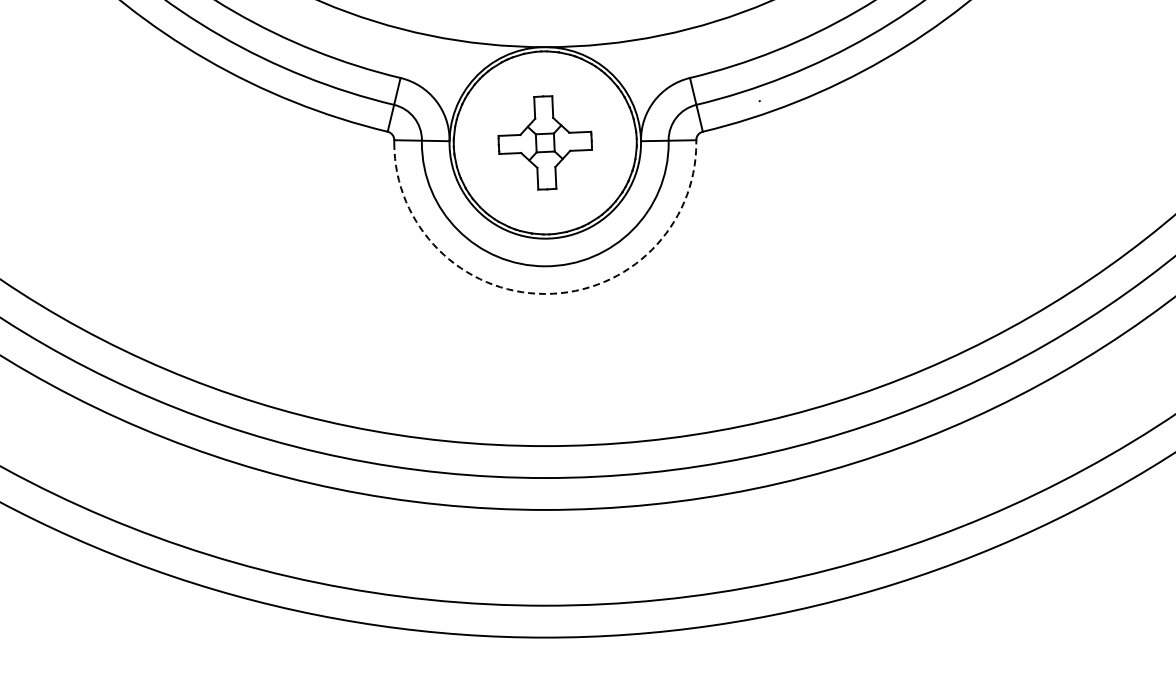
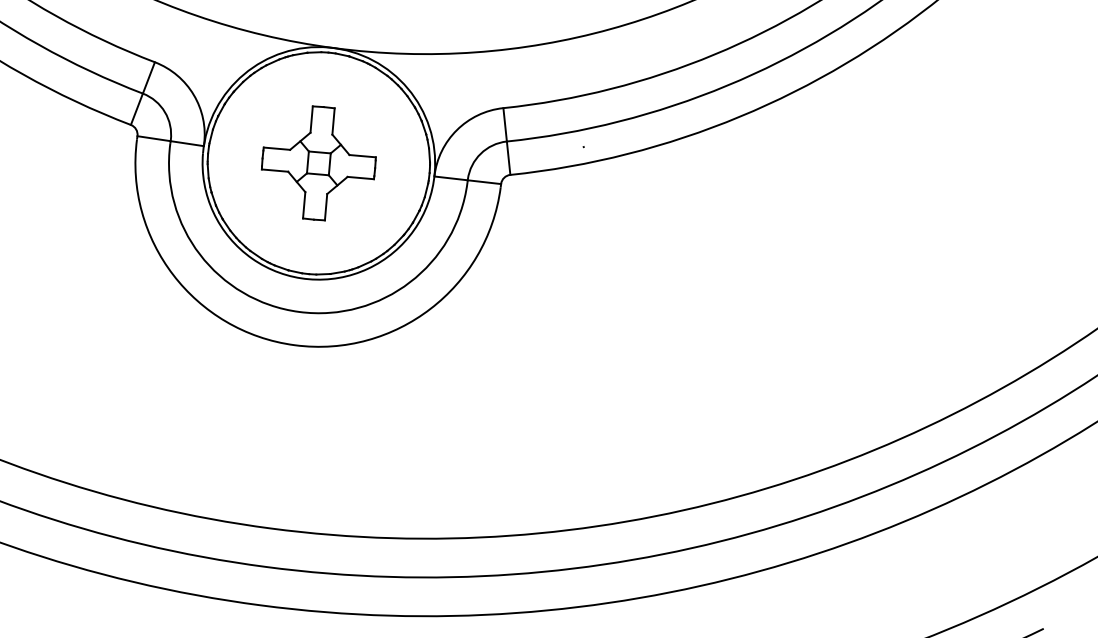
arc: (545, 293) -> (295, 344), dashed -> solid

